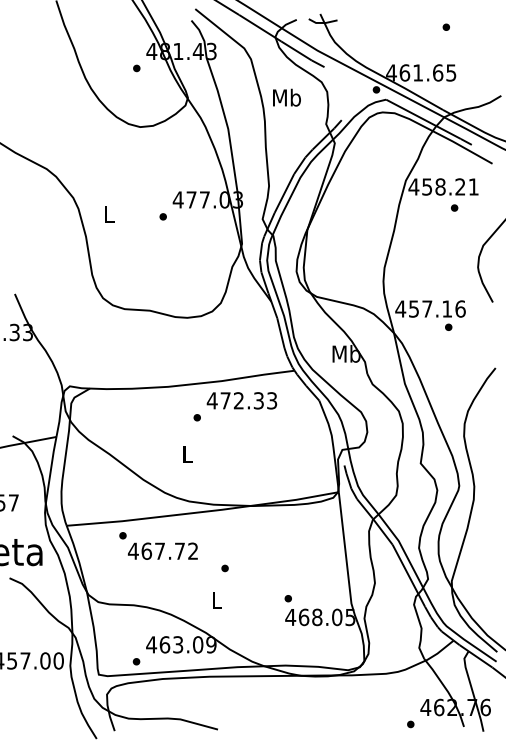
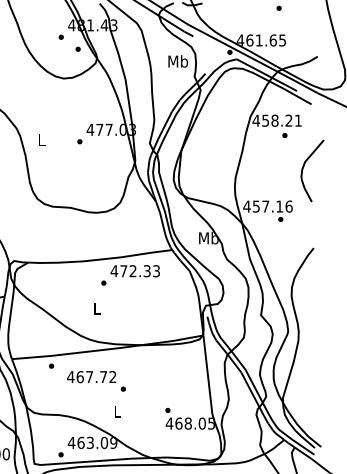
part: (160, 85) -> (77, 49), added
text: (286, 97) -> (177, 61), moved
text: (162, 550) -> (91, 376), moved

